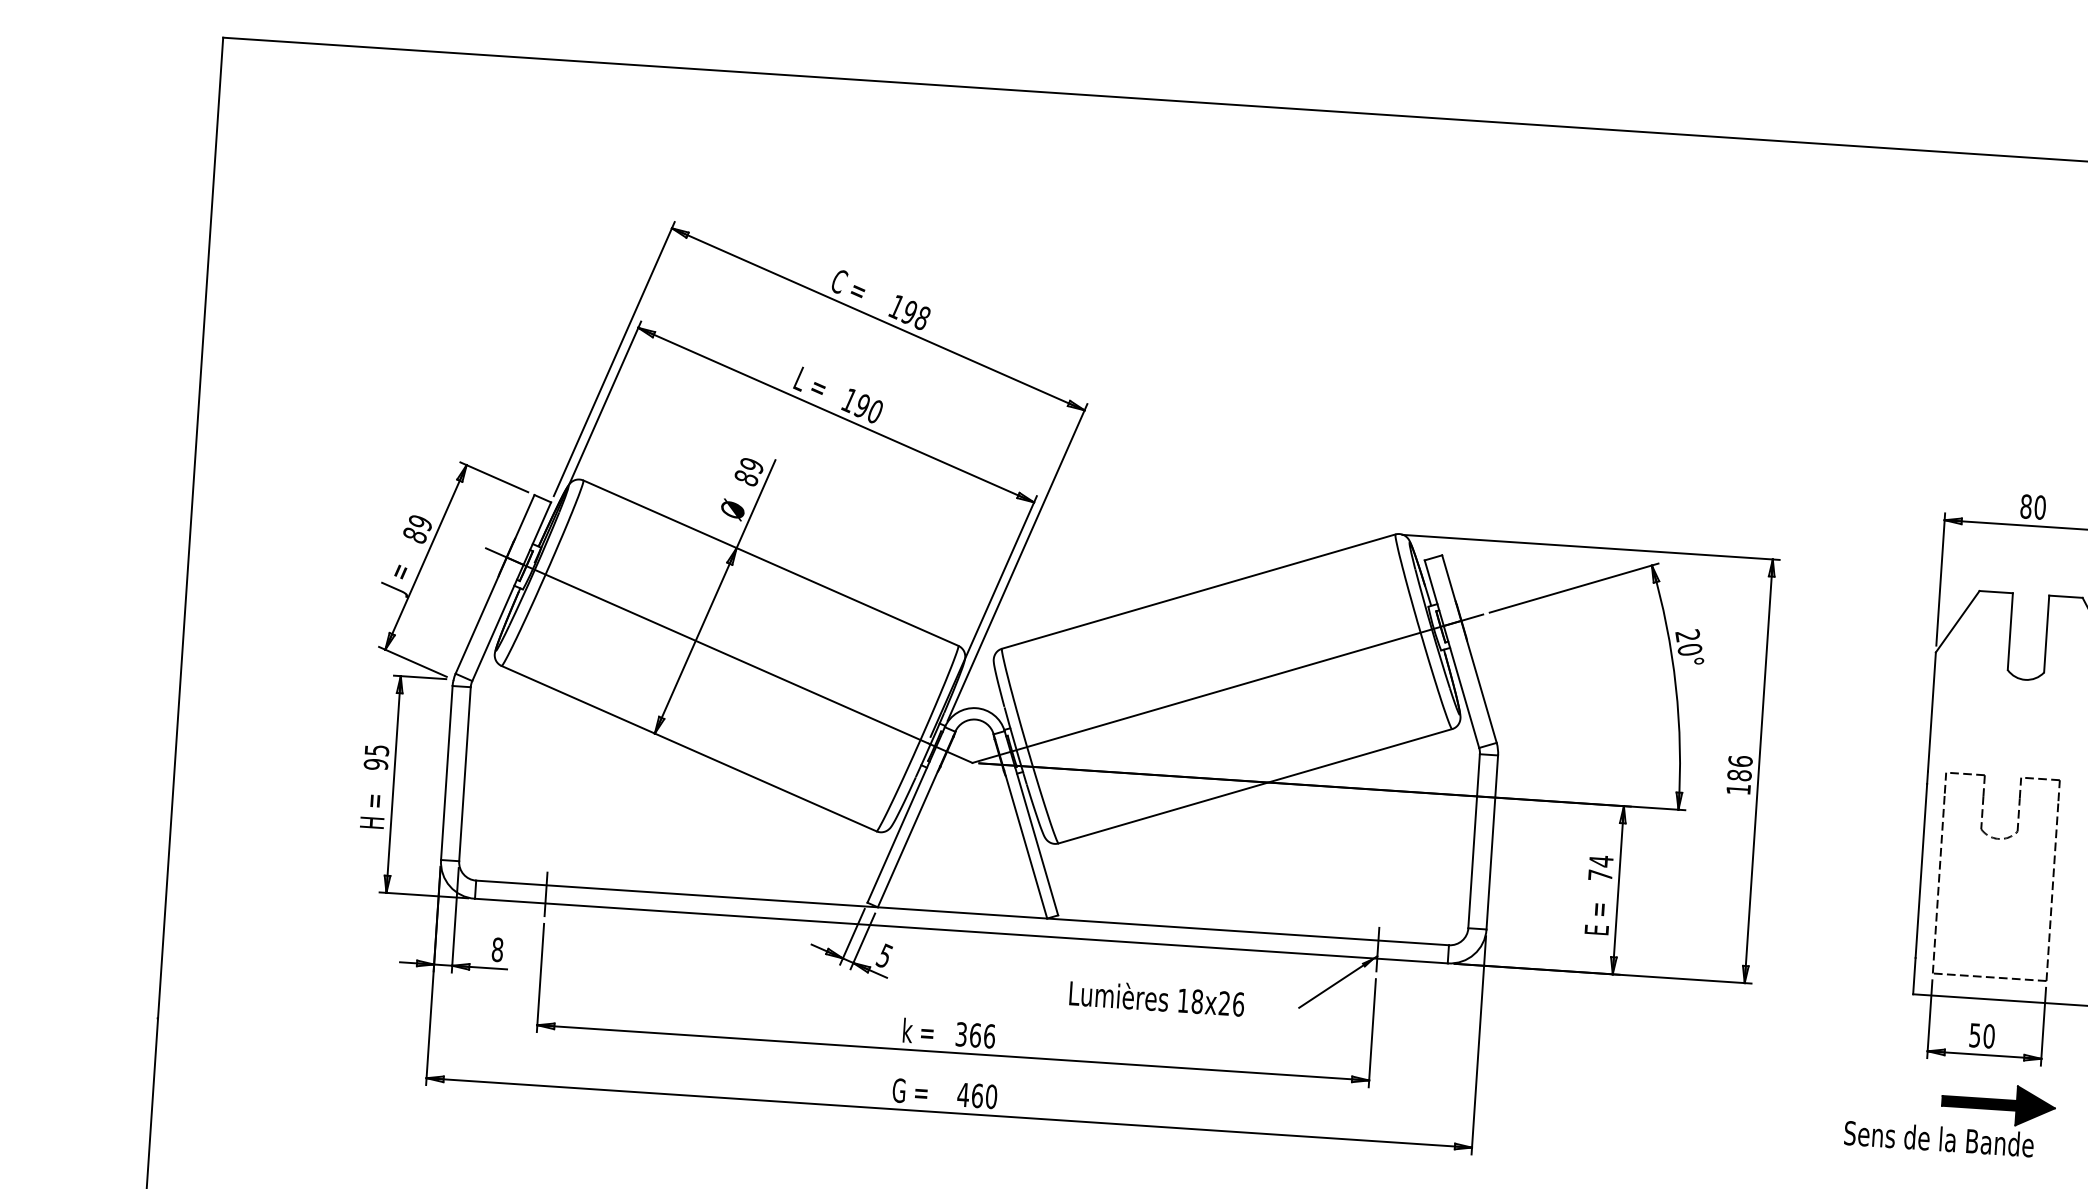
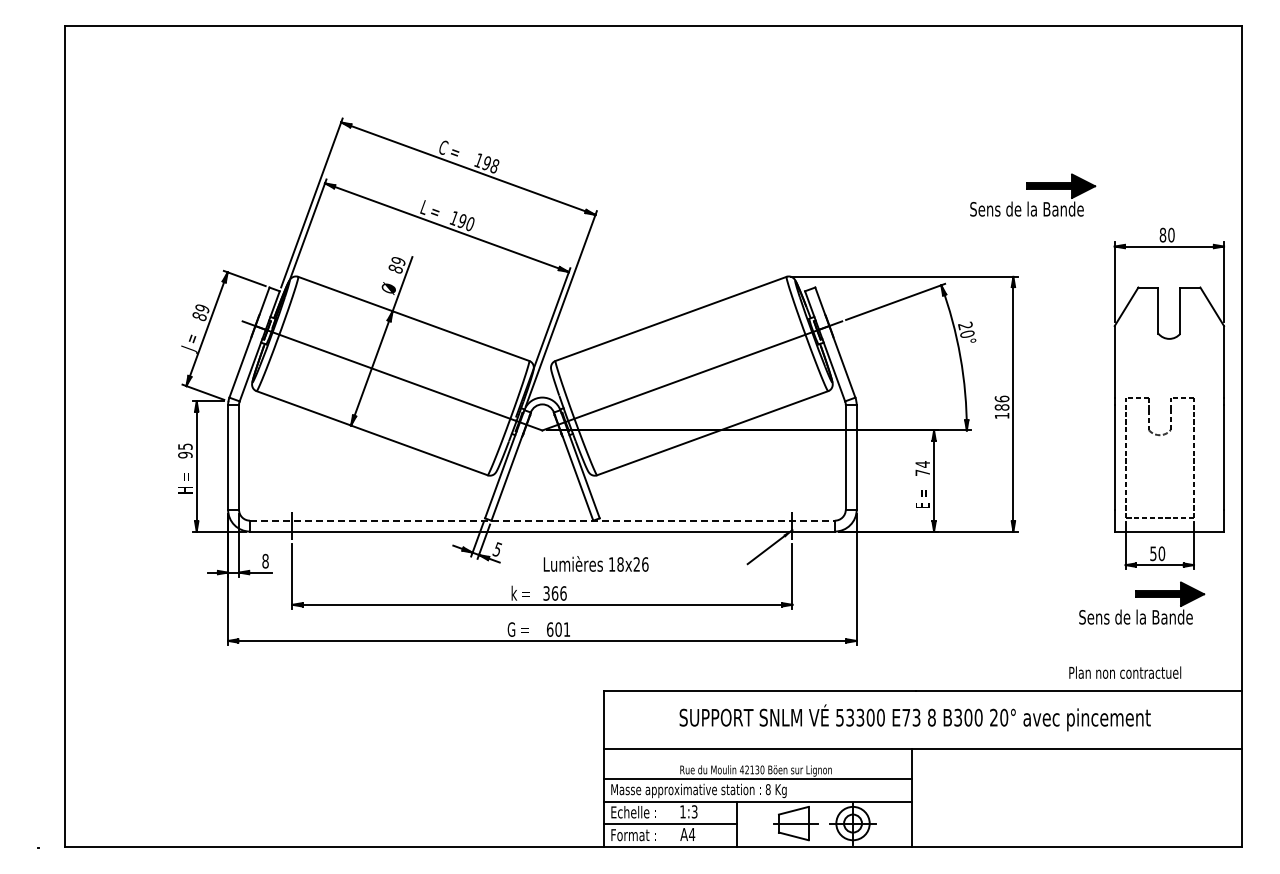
part: (1815, 424) -> (1033, 194), added
line: (962, 912) -> (542, 520), solid -> dashed
text: (1155, 997) -> (595, 563), moved
text: (977, 1095) -> (558, 629), 460 -> 601

